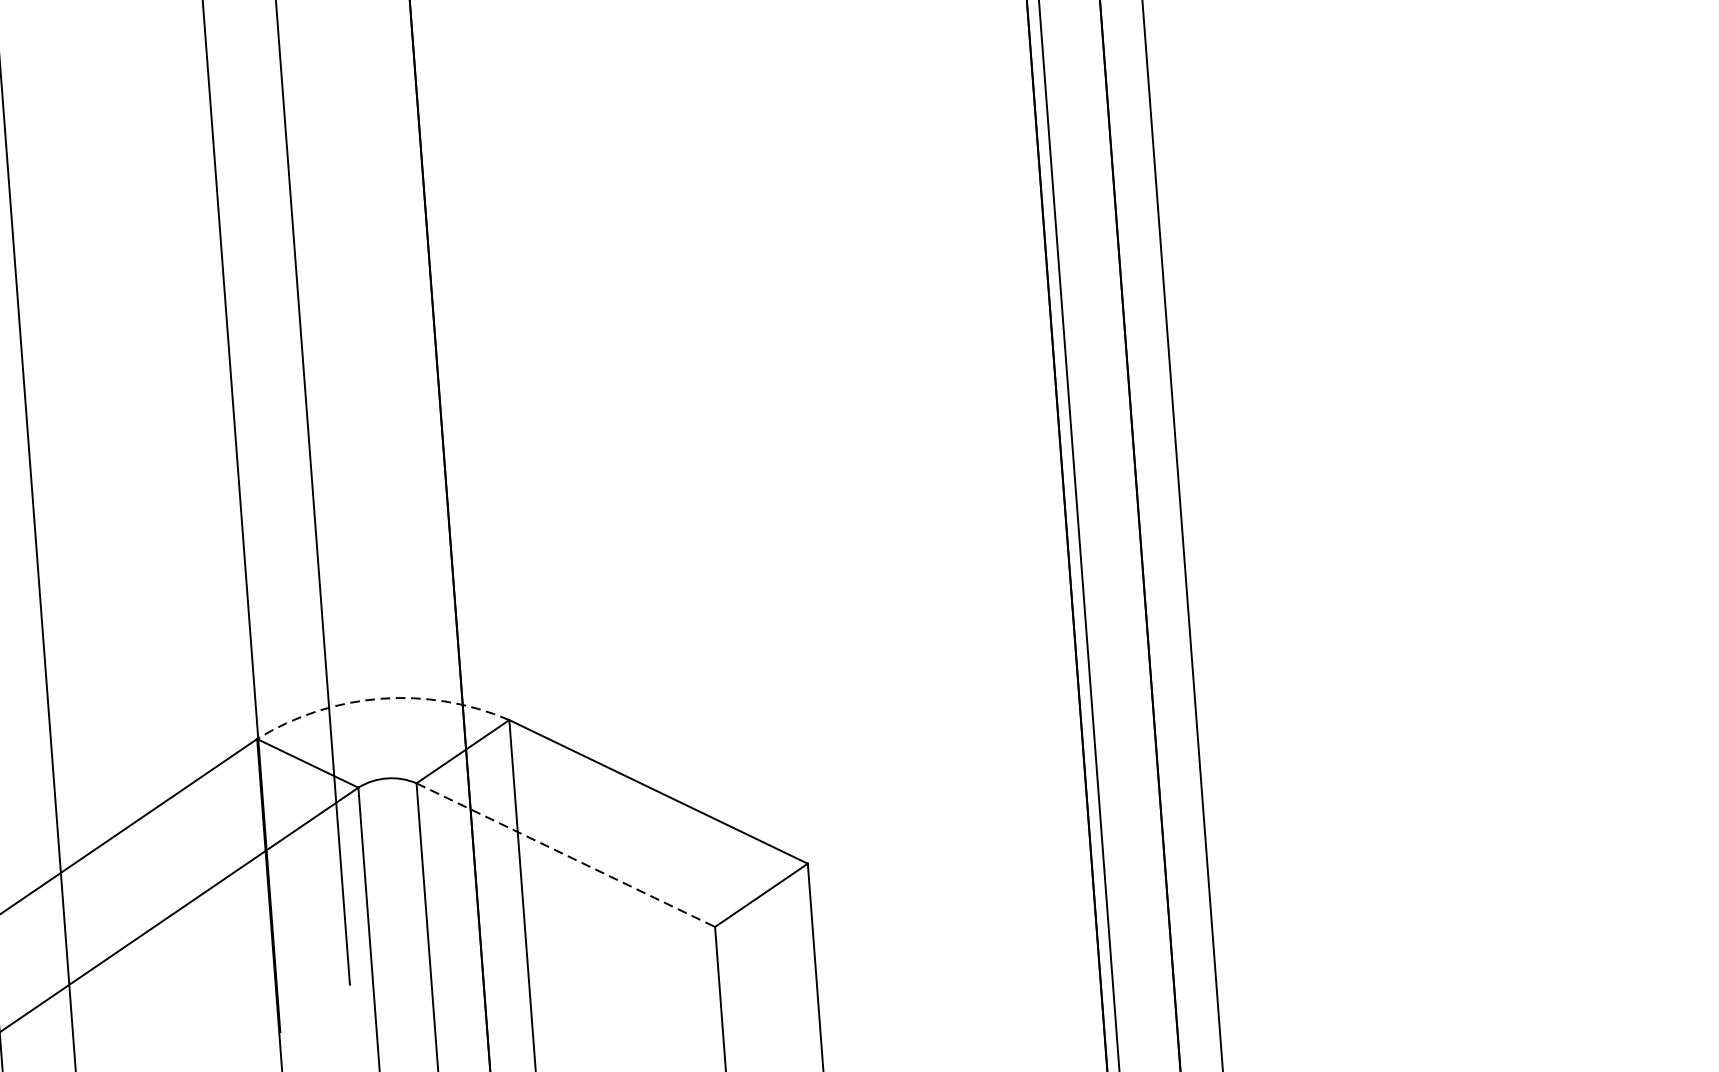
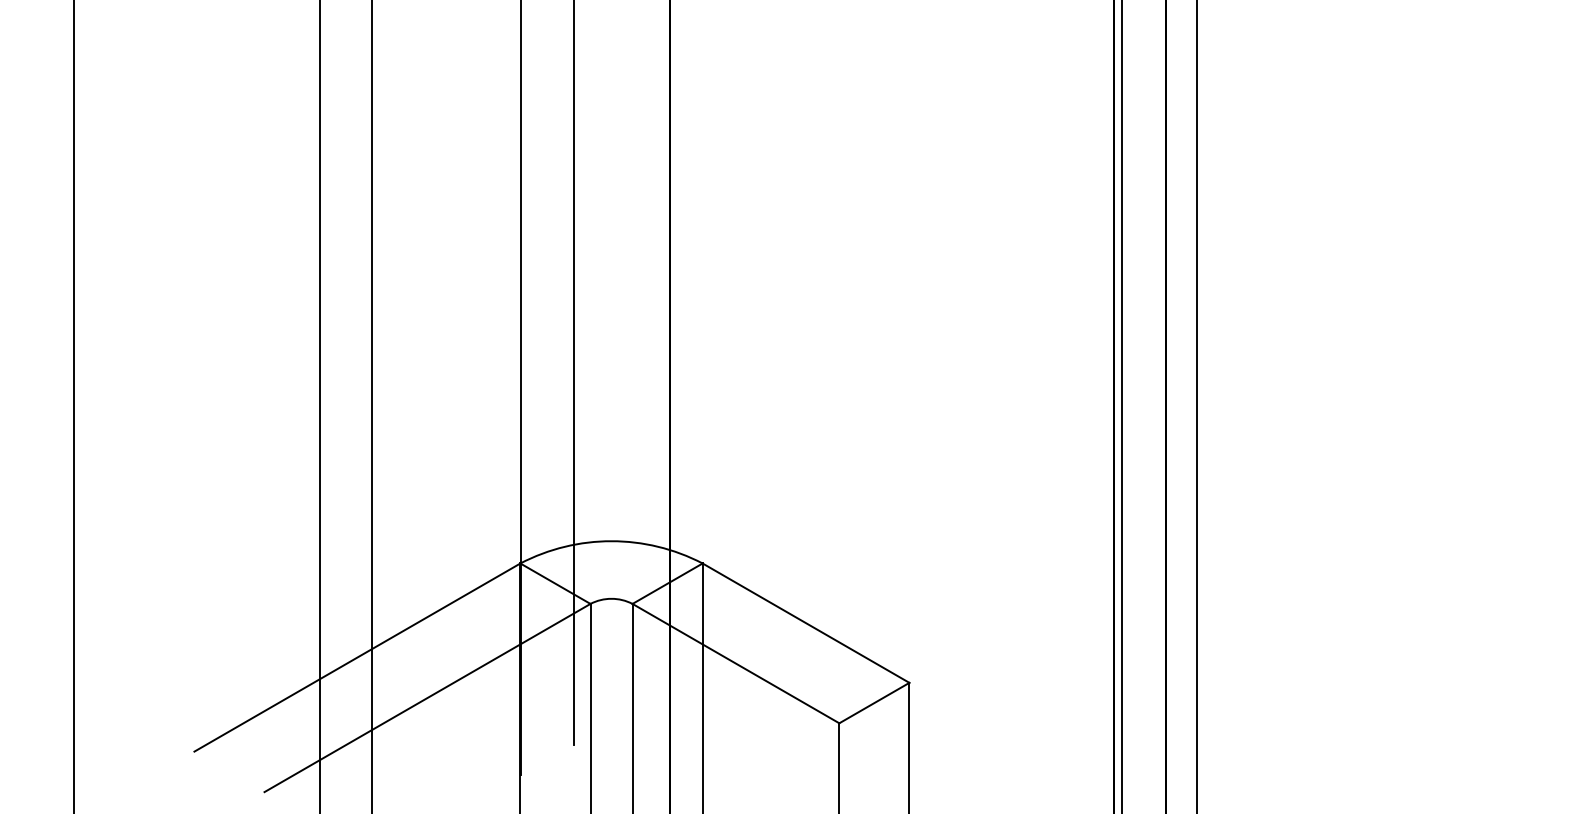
arc: (380, 699) -> (611, 541), dashed -> solid
line: (566, 854) -> (736, 663), dashed -> solid

